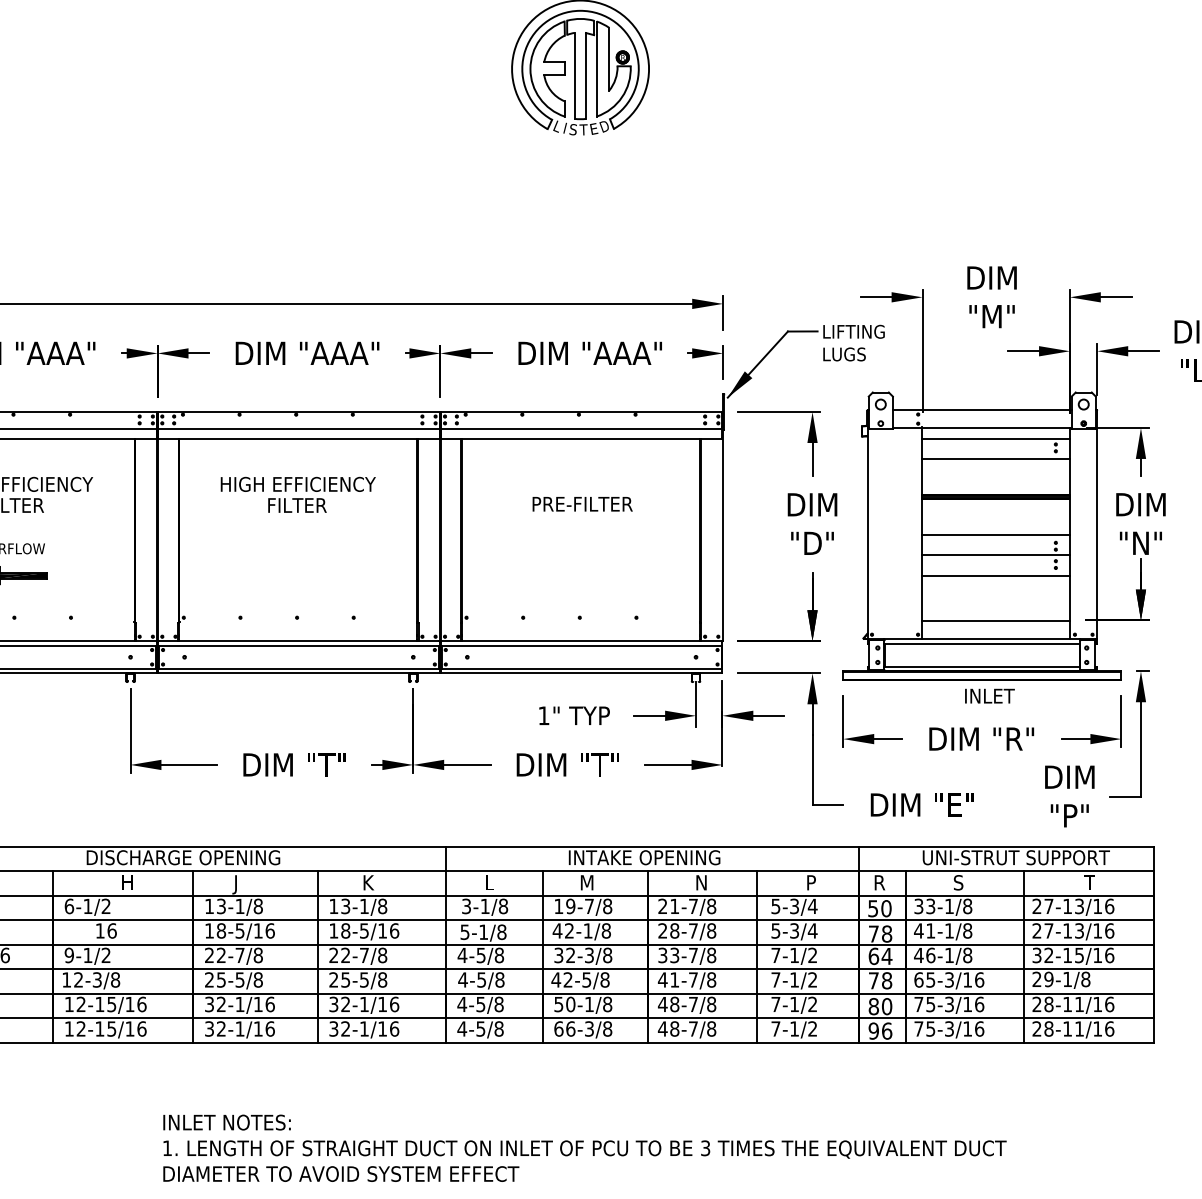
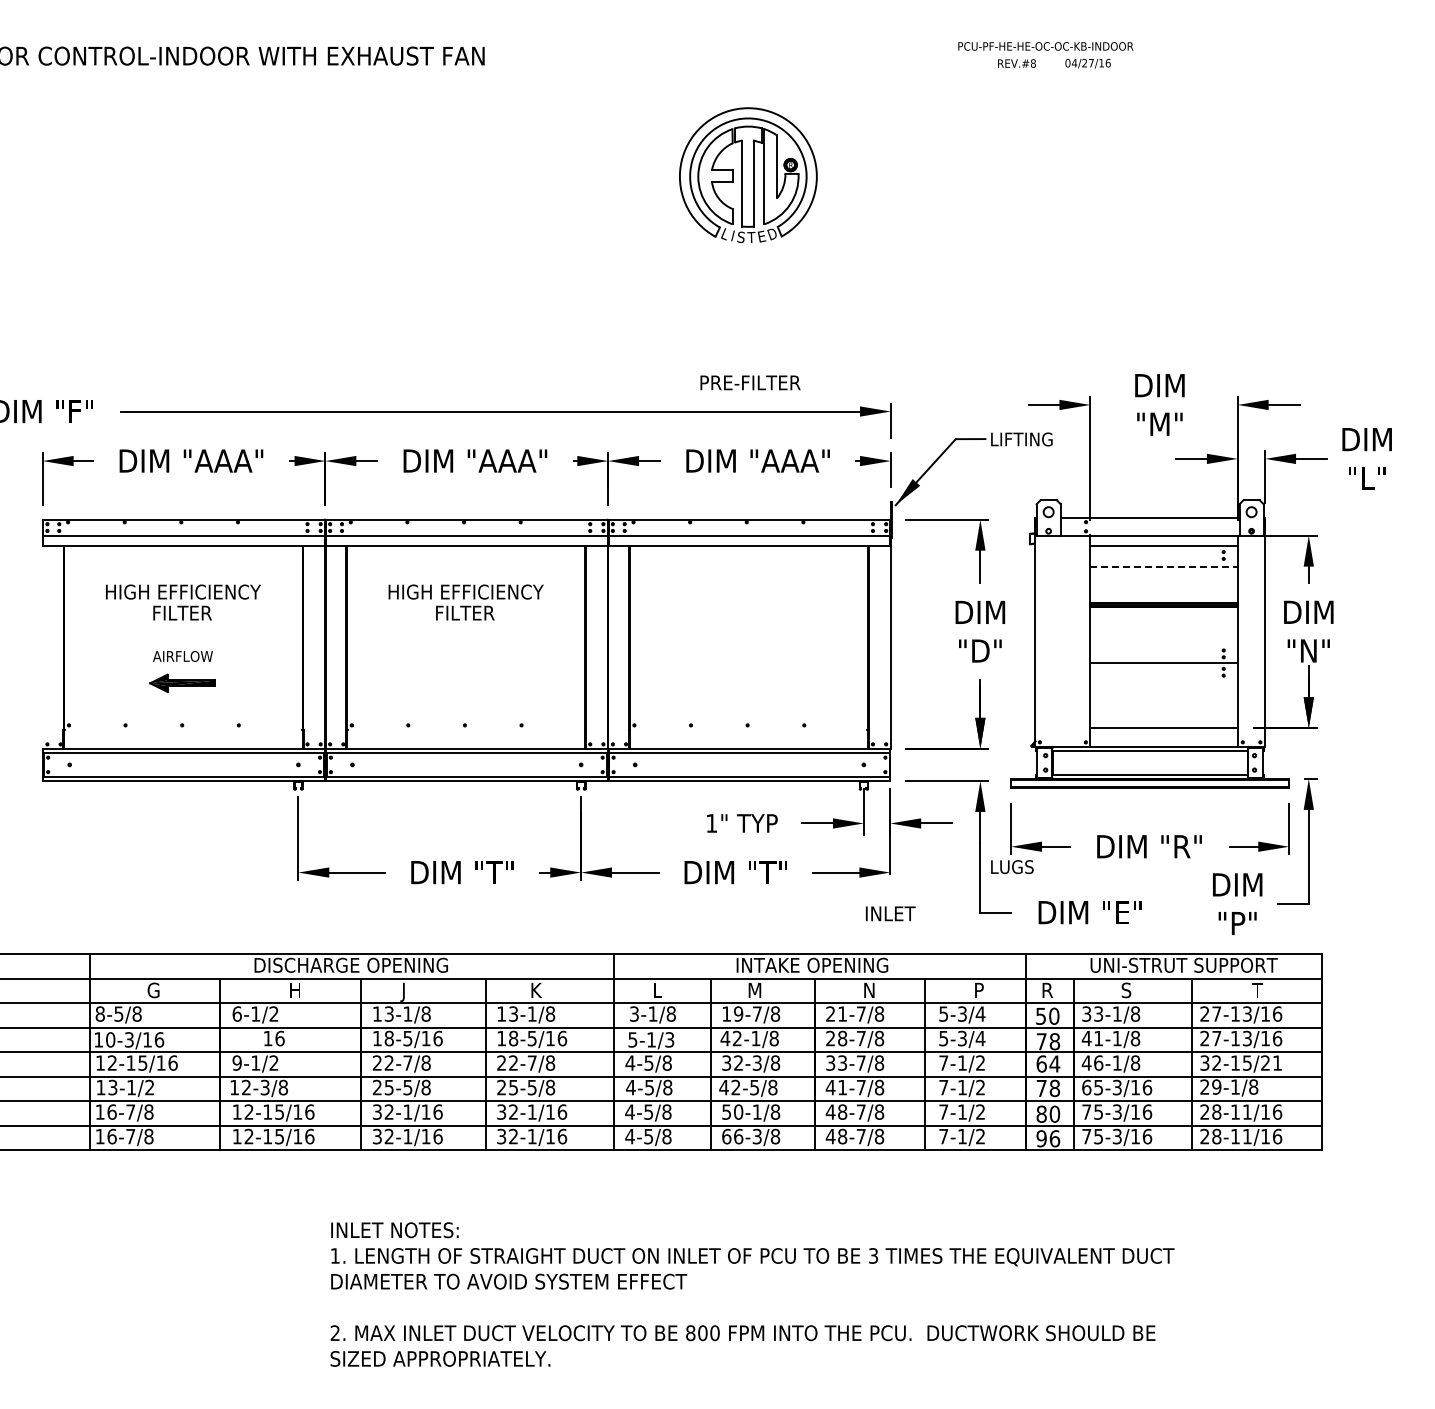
text: (844, 354) -> (1012, 867), moved
line: (996, 458) -> (1164, 566), solid -> dashed
text: (582, 503) -> (750, 382), moved
line: (995, 534) -> (1163, 642), removed
line: (995, 575) -> (1163, 683), removed
text: (989, 695) -> (890, 913), moved
text: (501, 931) -> (669, 1039), 5-1/8 -> 5-1/3
text: (1103, 954) -> (1271, 1062), 32-15/16 -> 32-15/21

